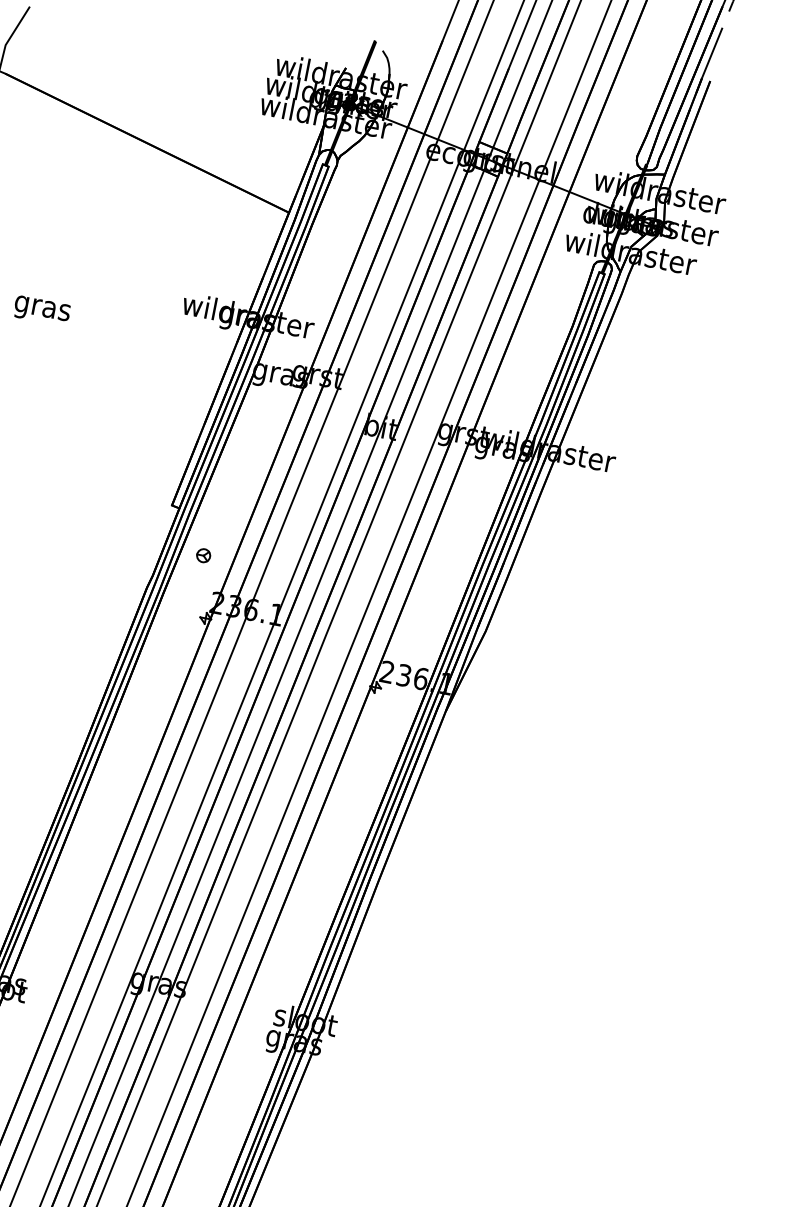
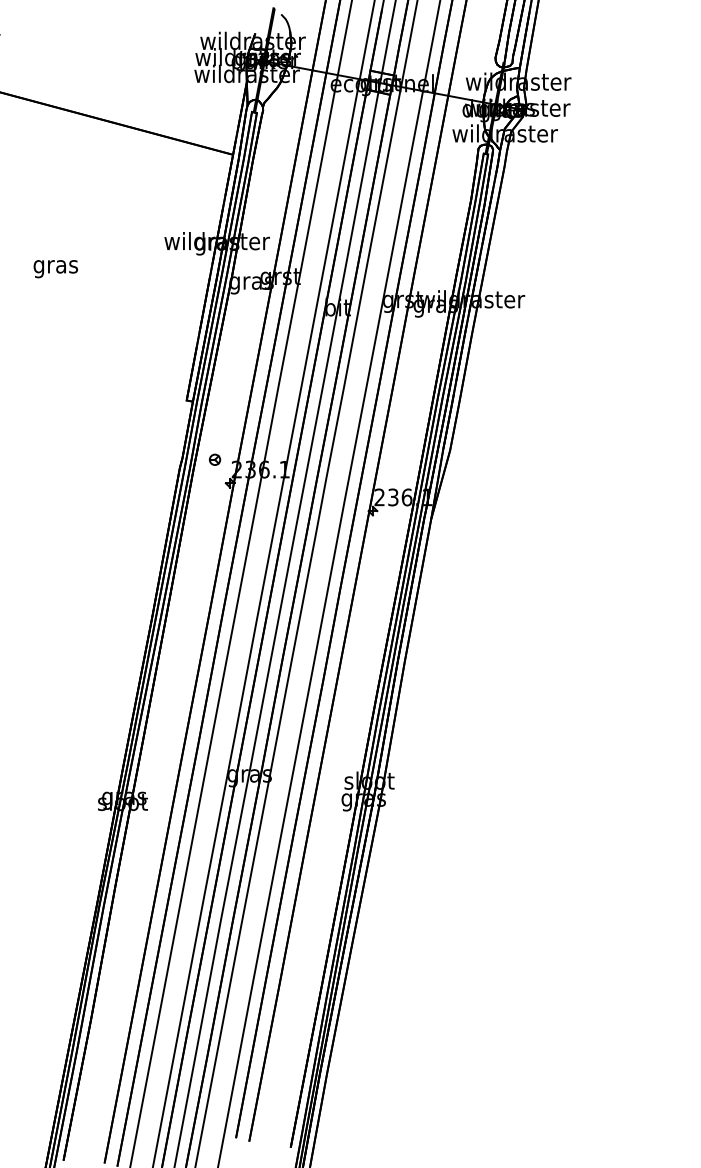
part: (203, 555) -> (214, 459), moved

